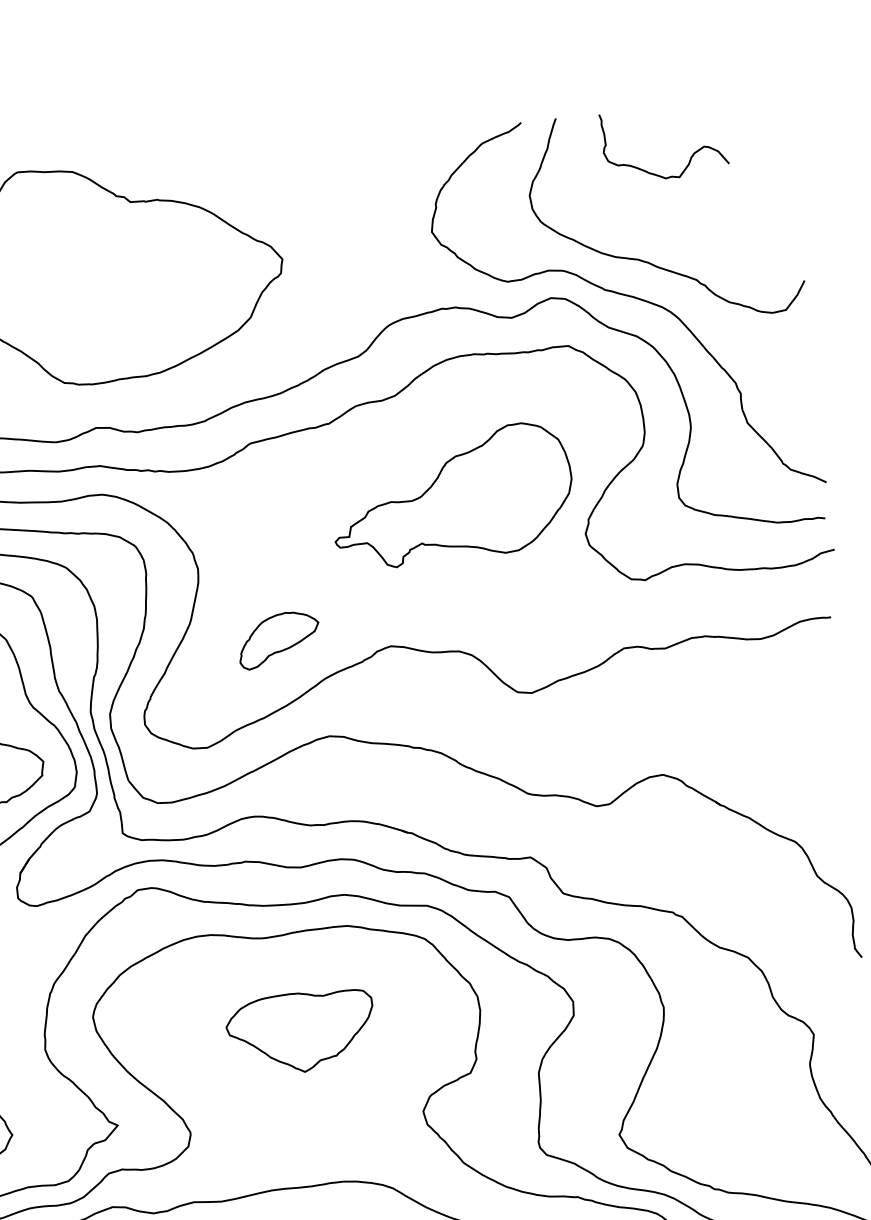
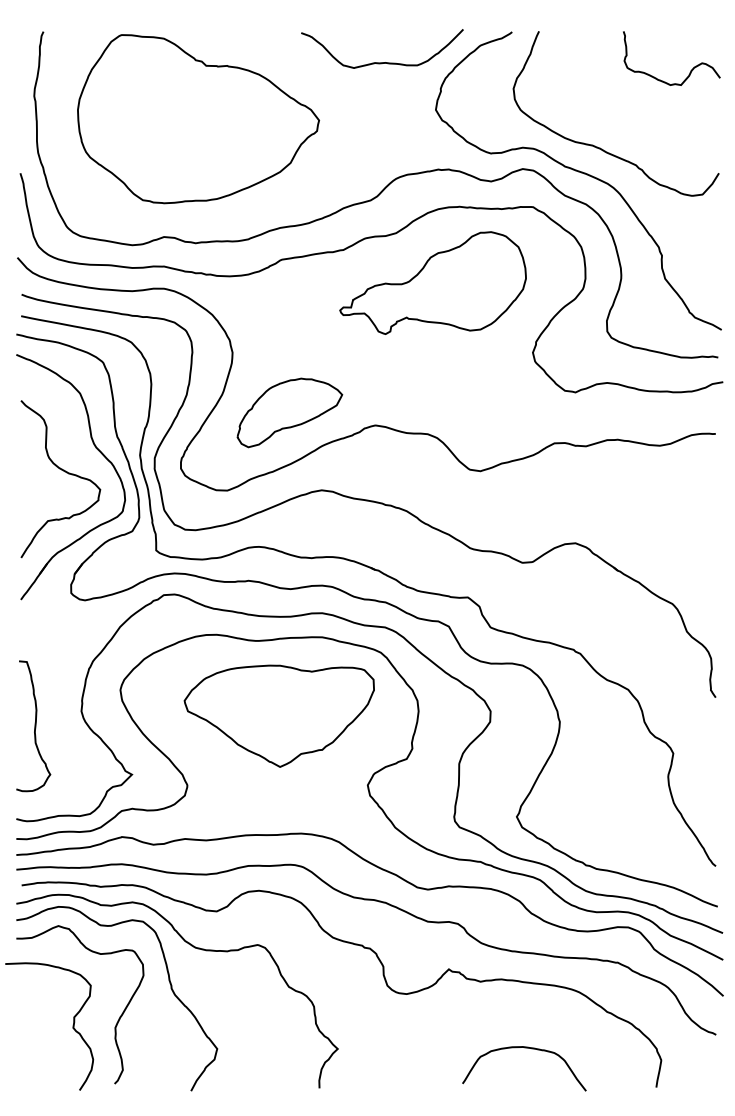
curve: (689, 157) -> (690, 70), moved
curve: (357, 177) -> (382, 62), added
part: (451, 495) -> (432, 282), moved
part: (278, 639) -> (289, 412), size x1.67
part: (299, 1031) -> (278, 715), size x1.67

